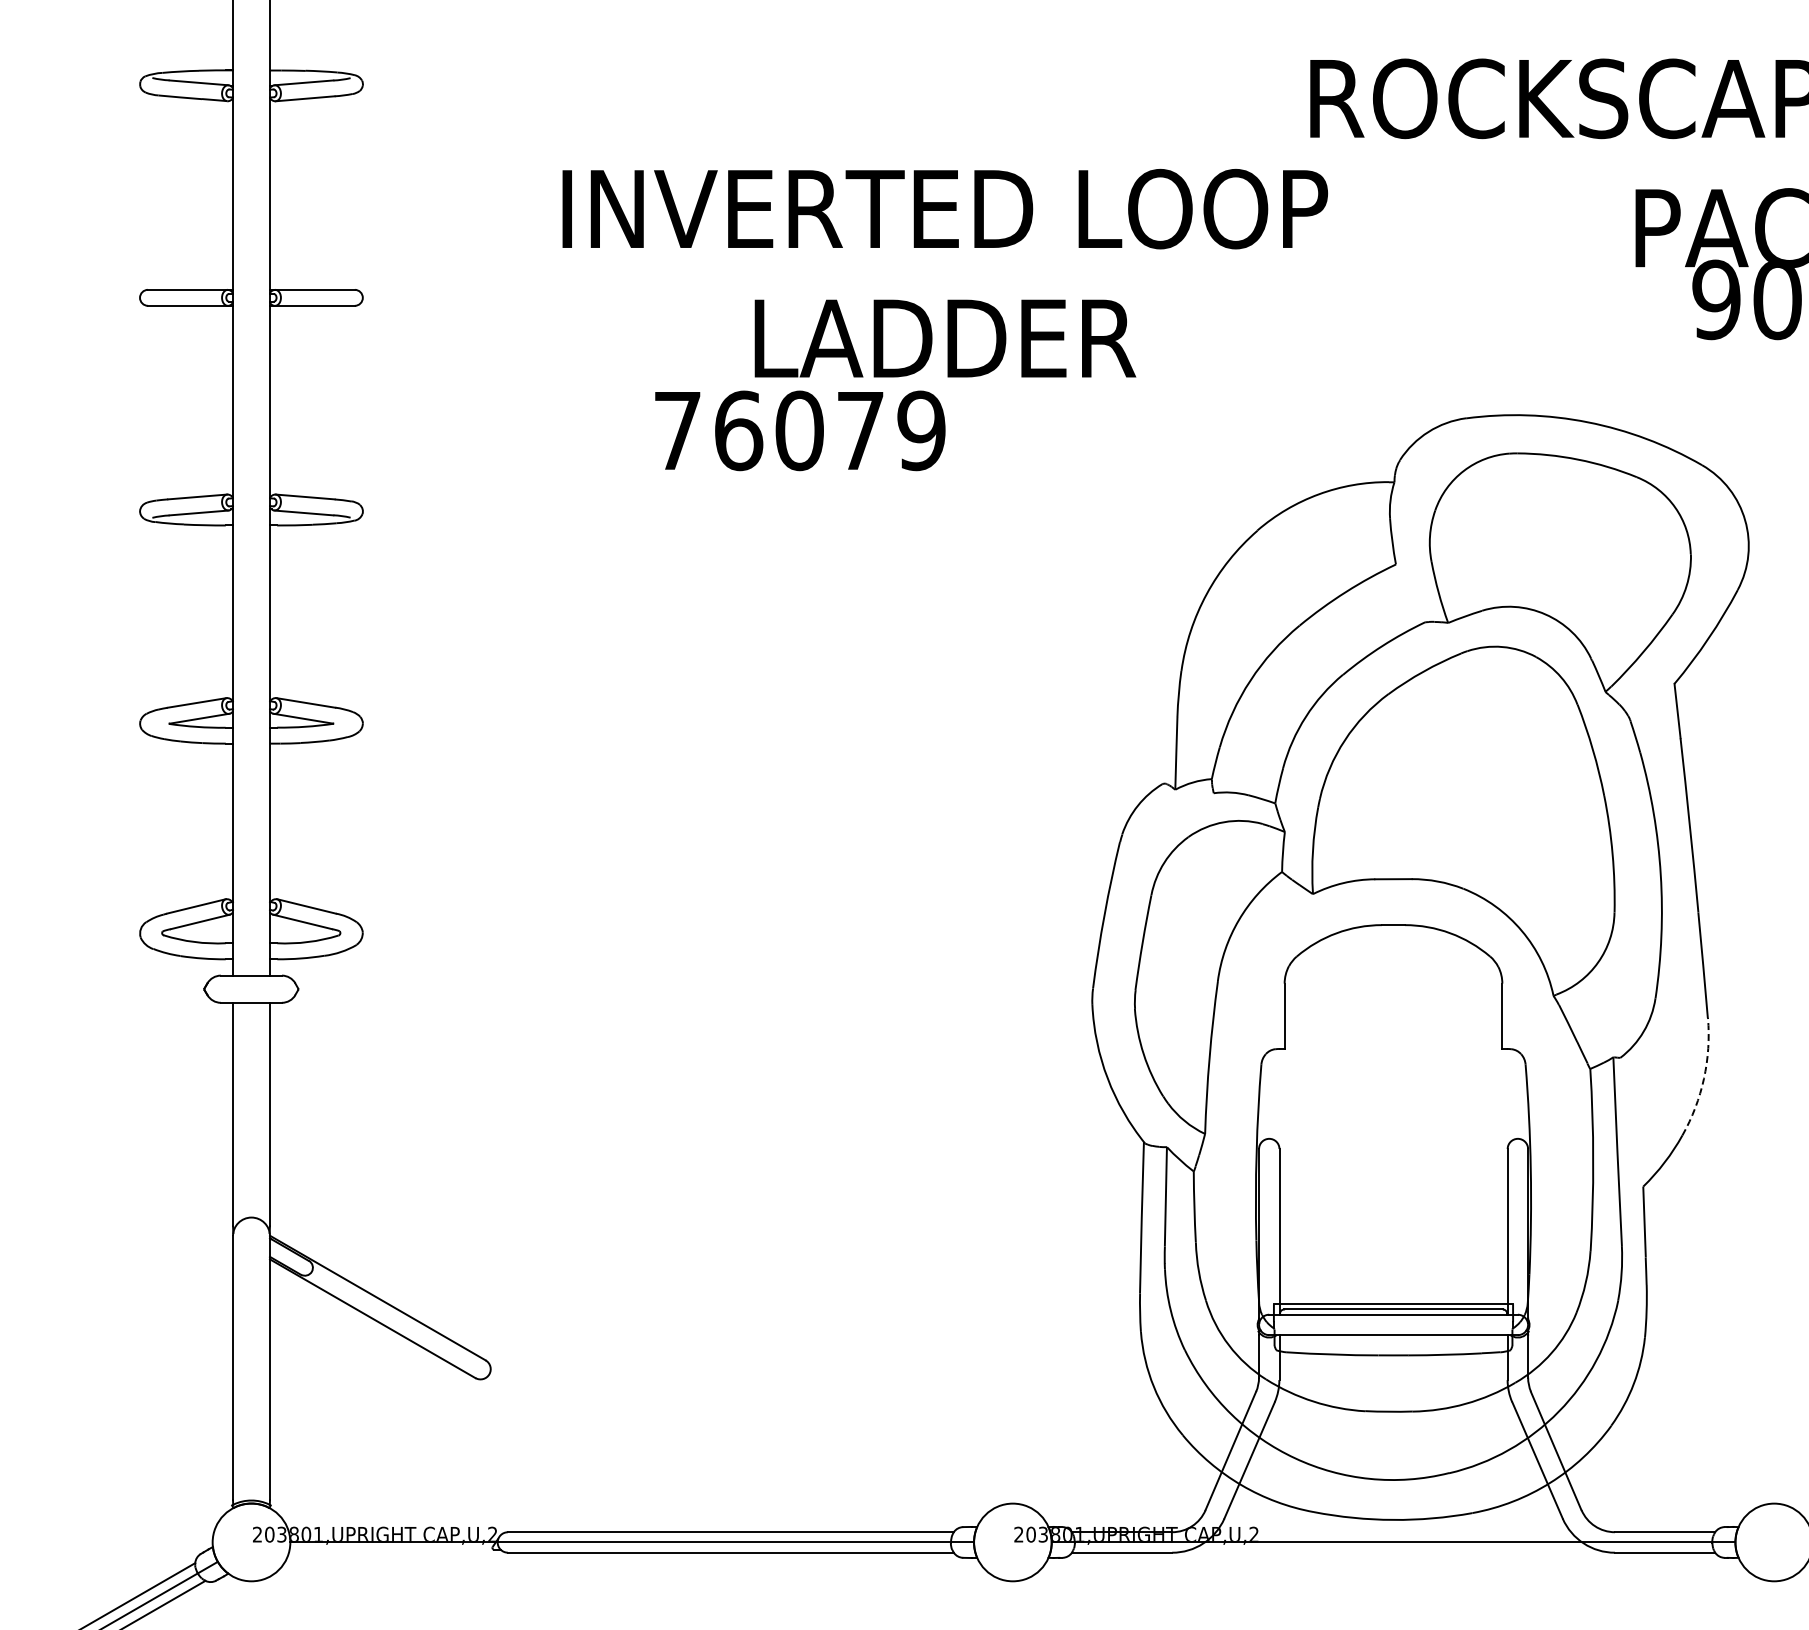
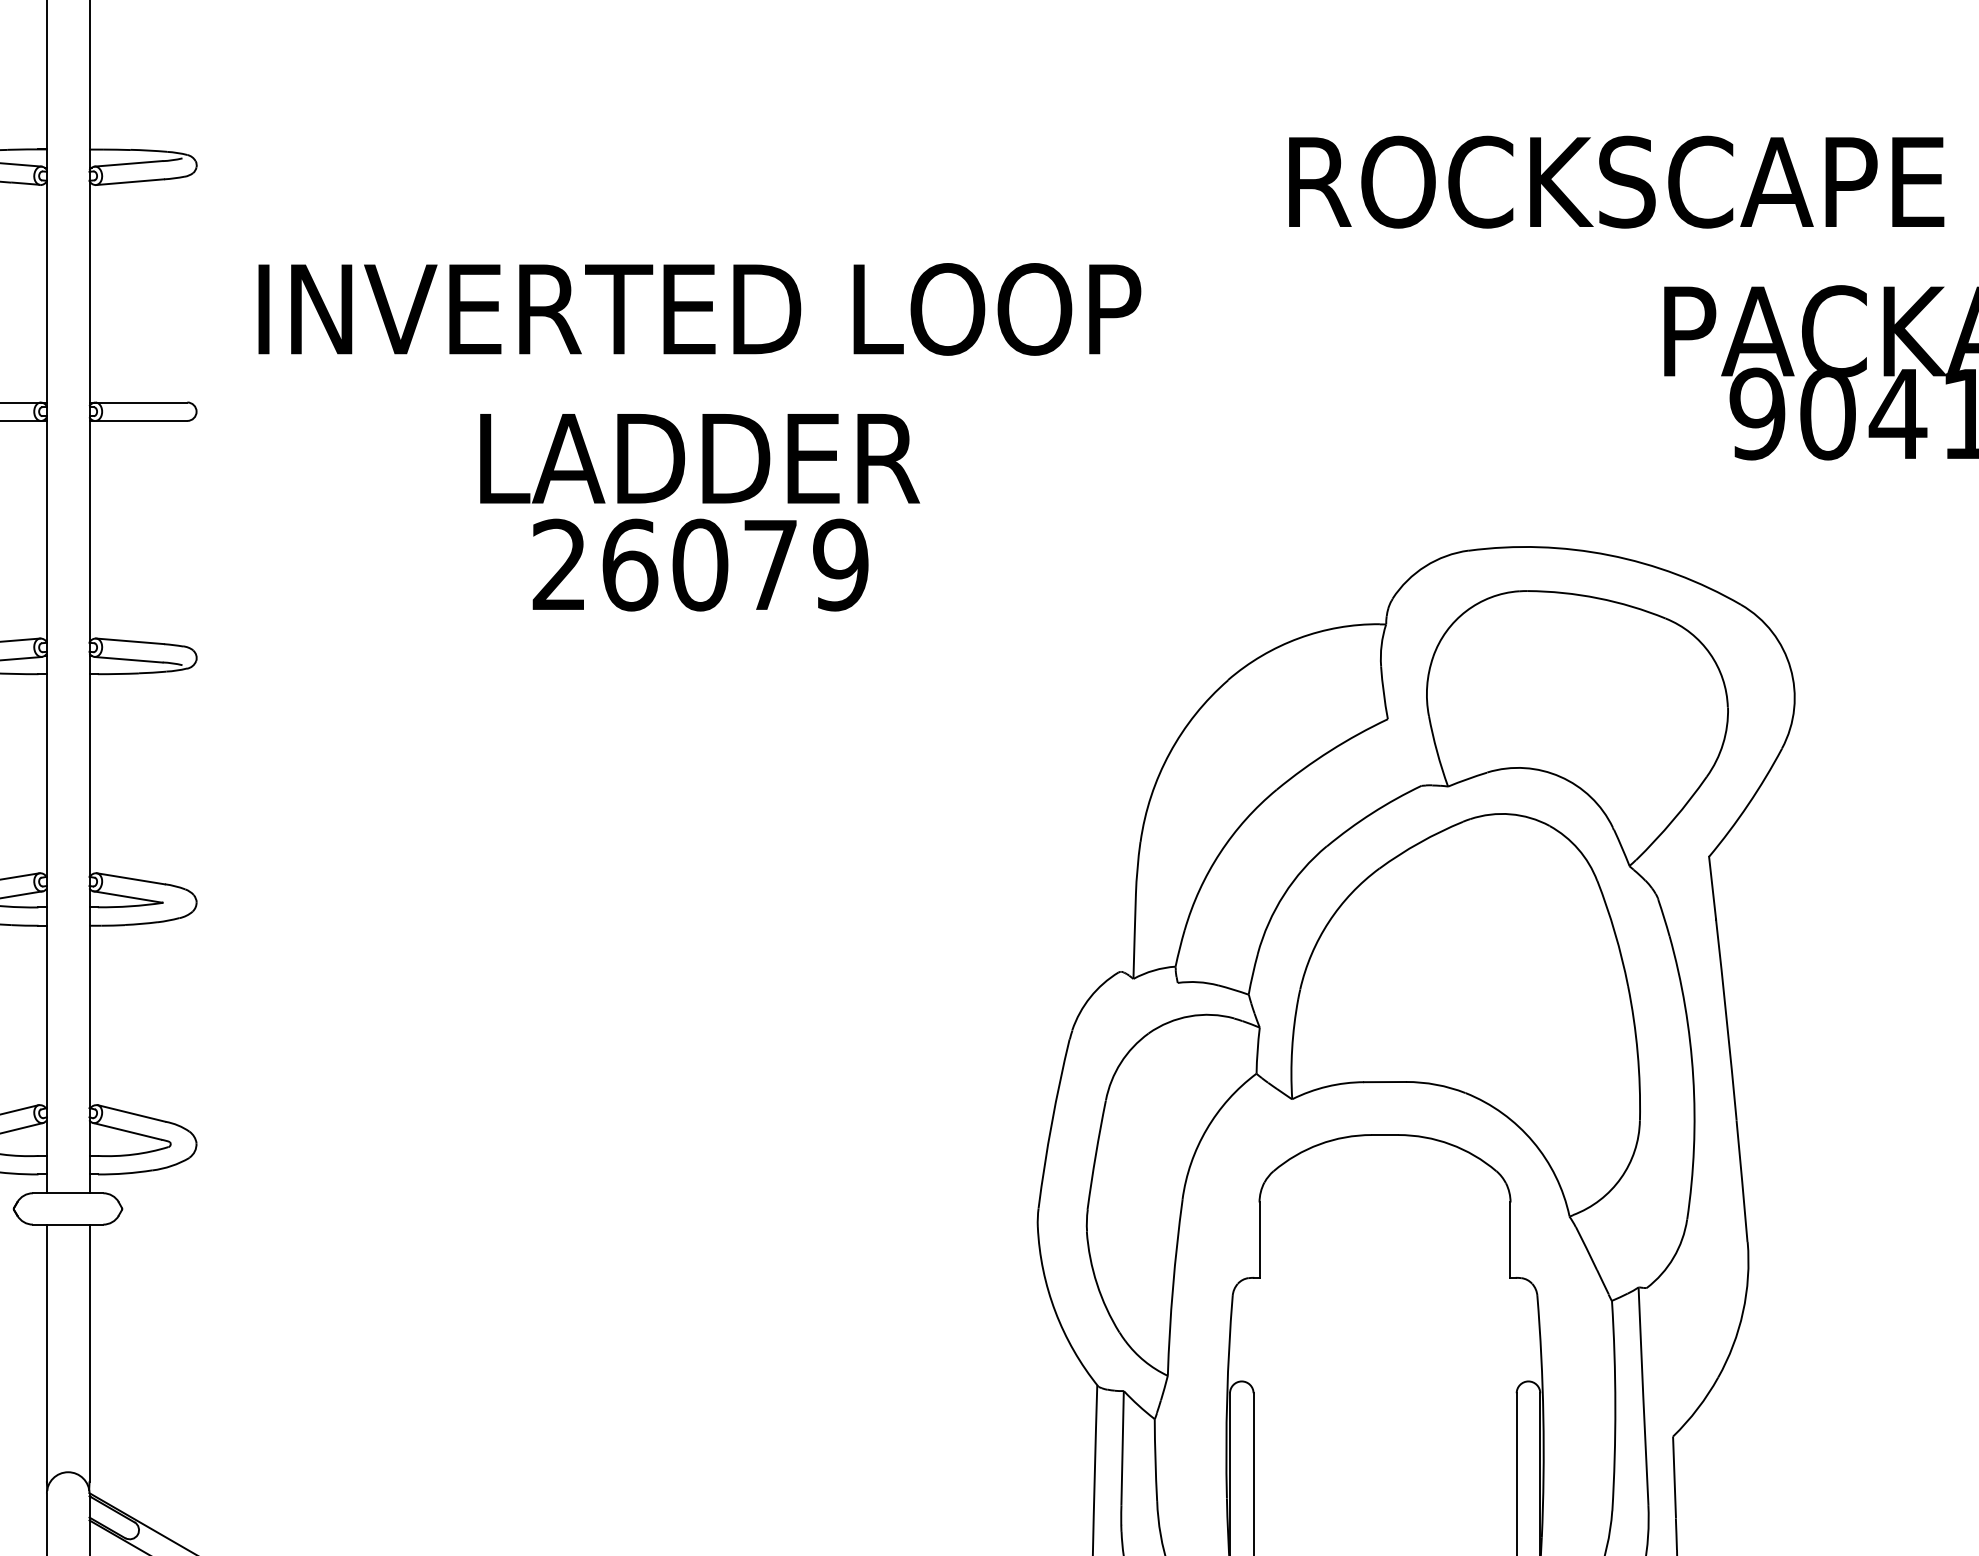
text: (944, 272) -> (698, 382), moved
text: (677, 429) -> (559, 563), 76079 -> 26079
arc: (1704, 1078) -> (1743, 1311), dashed -> solid

